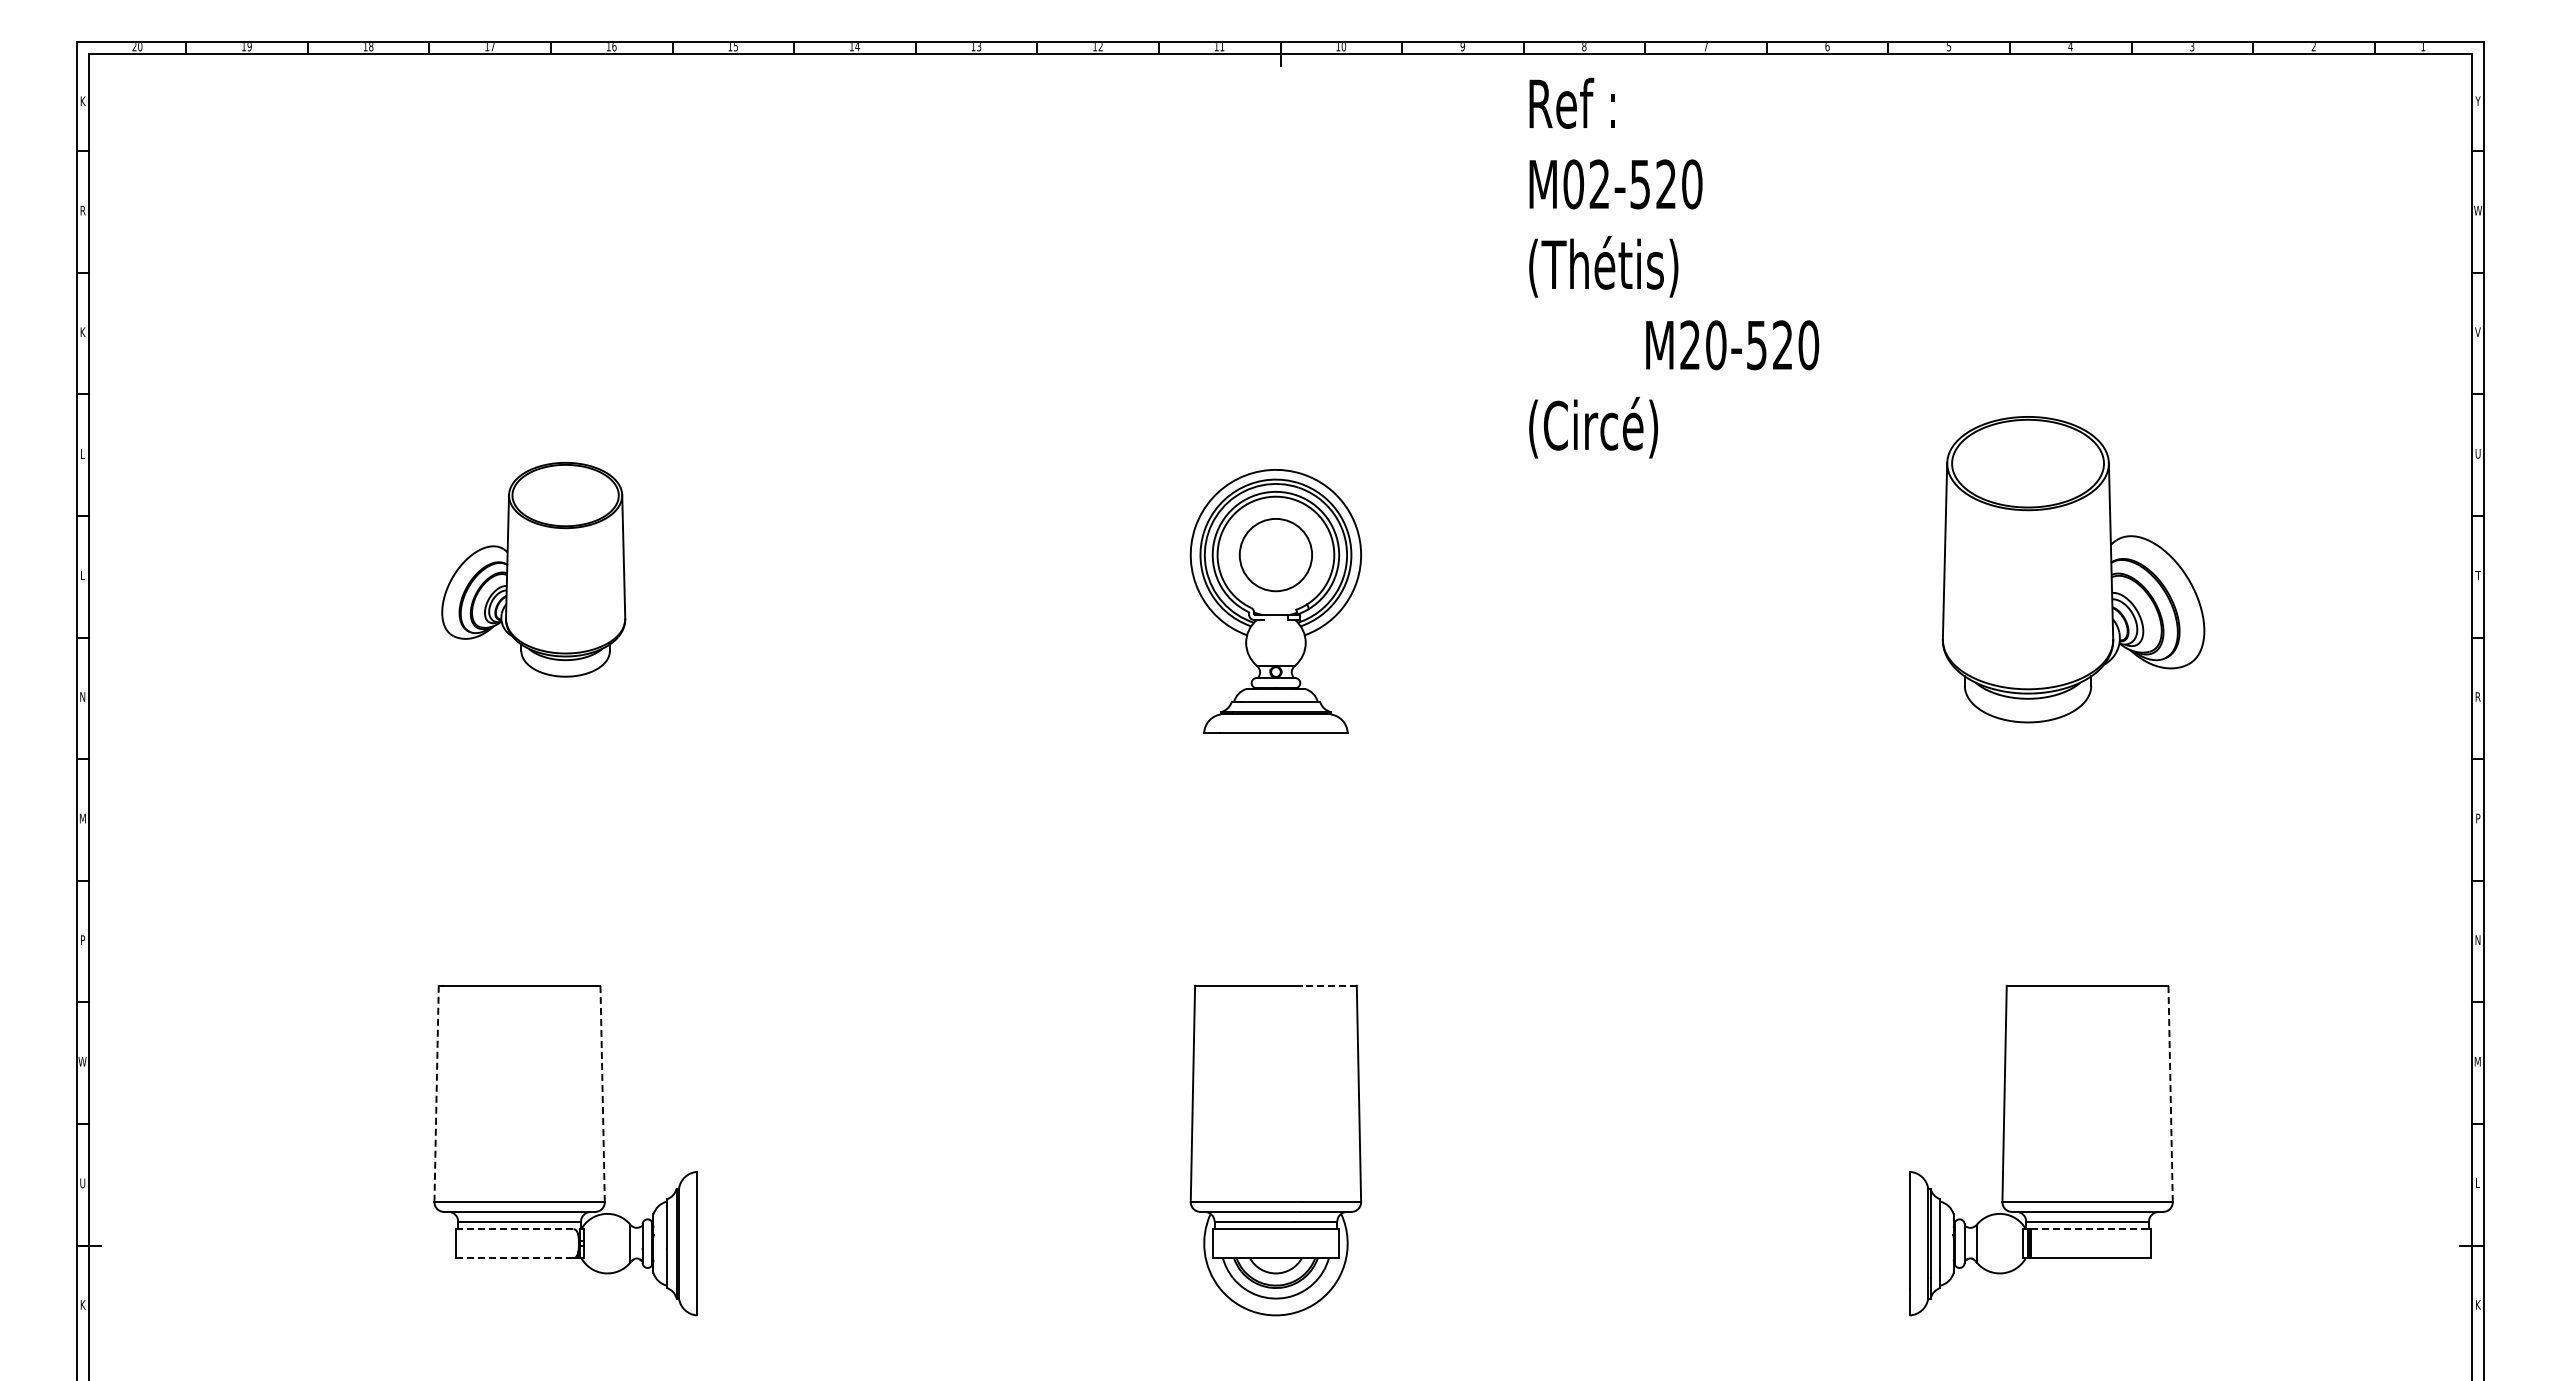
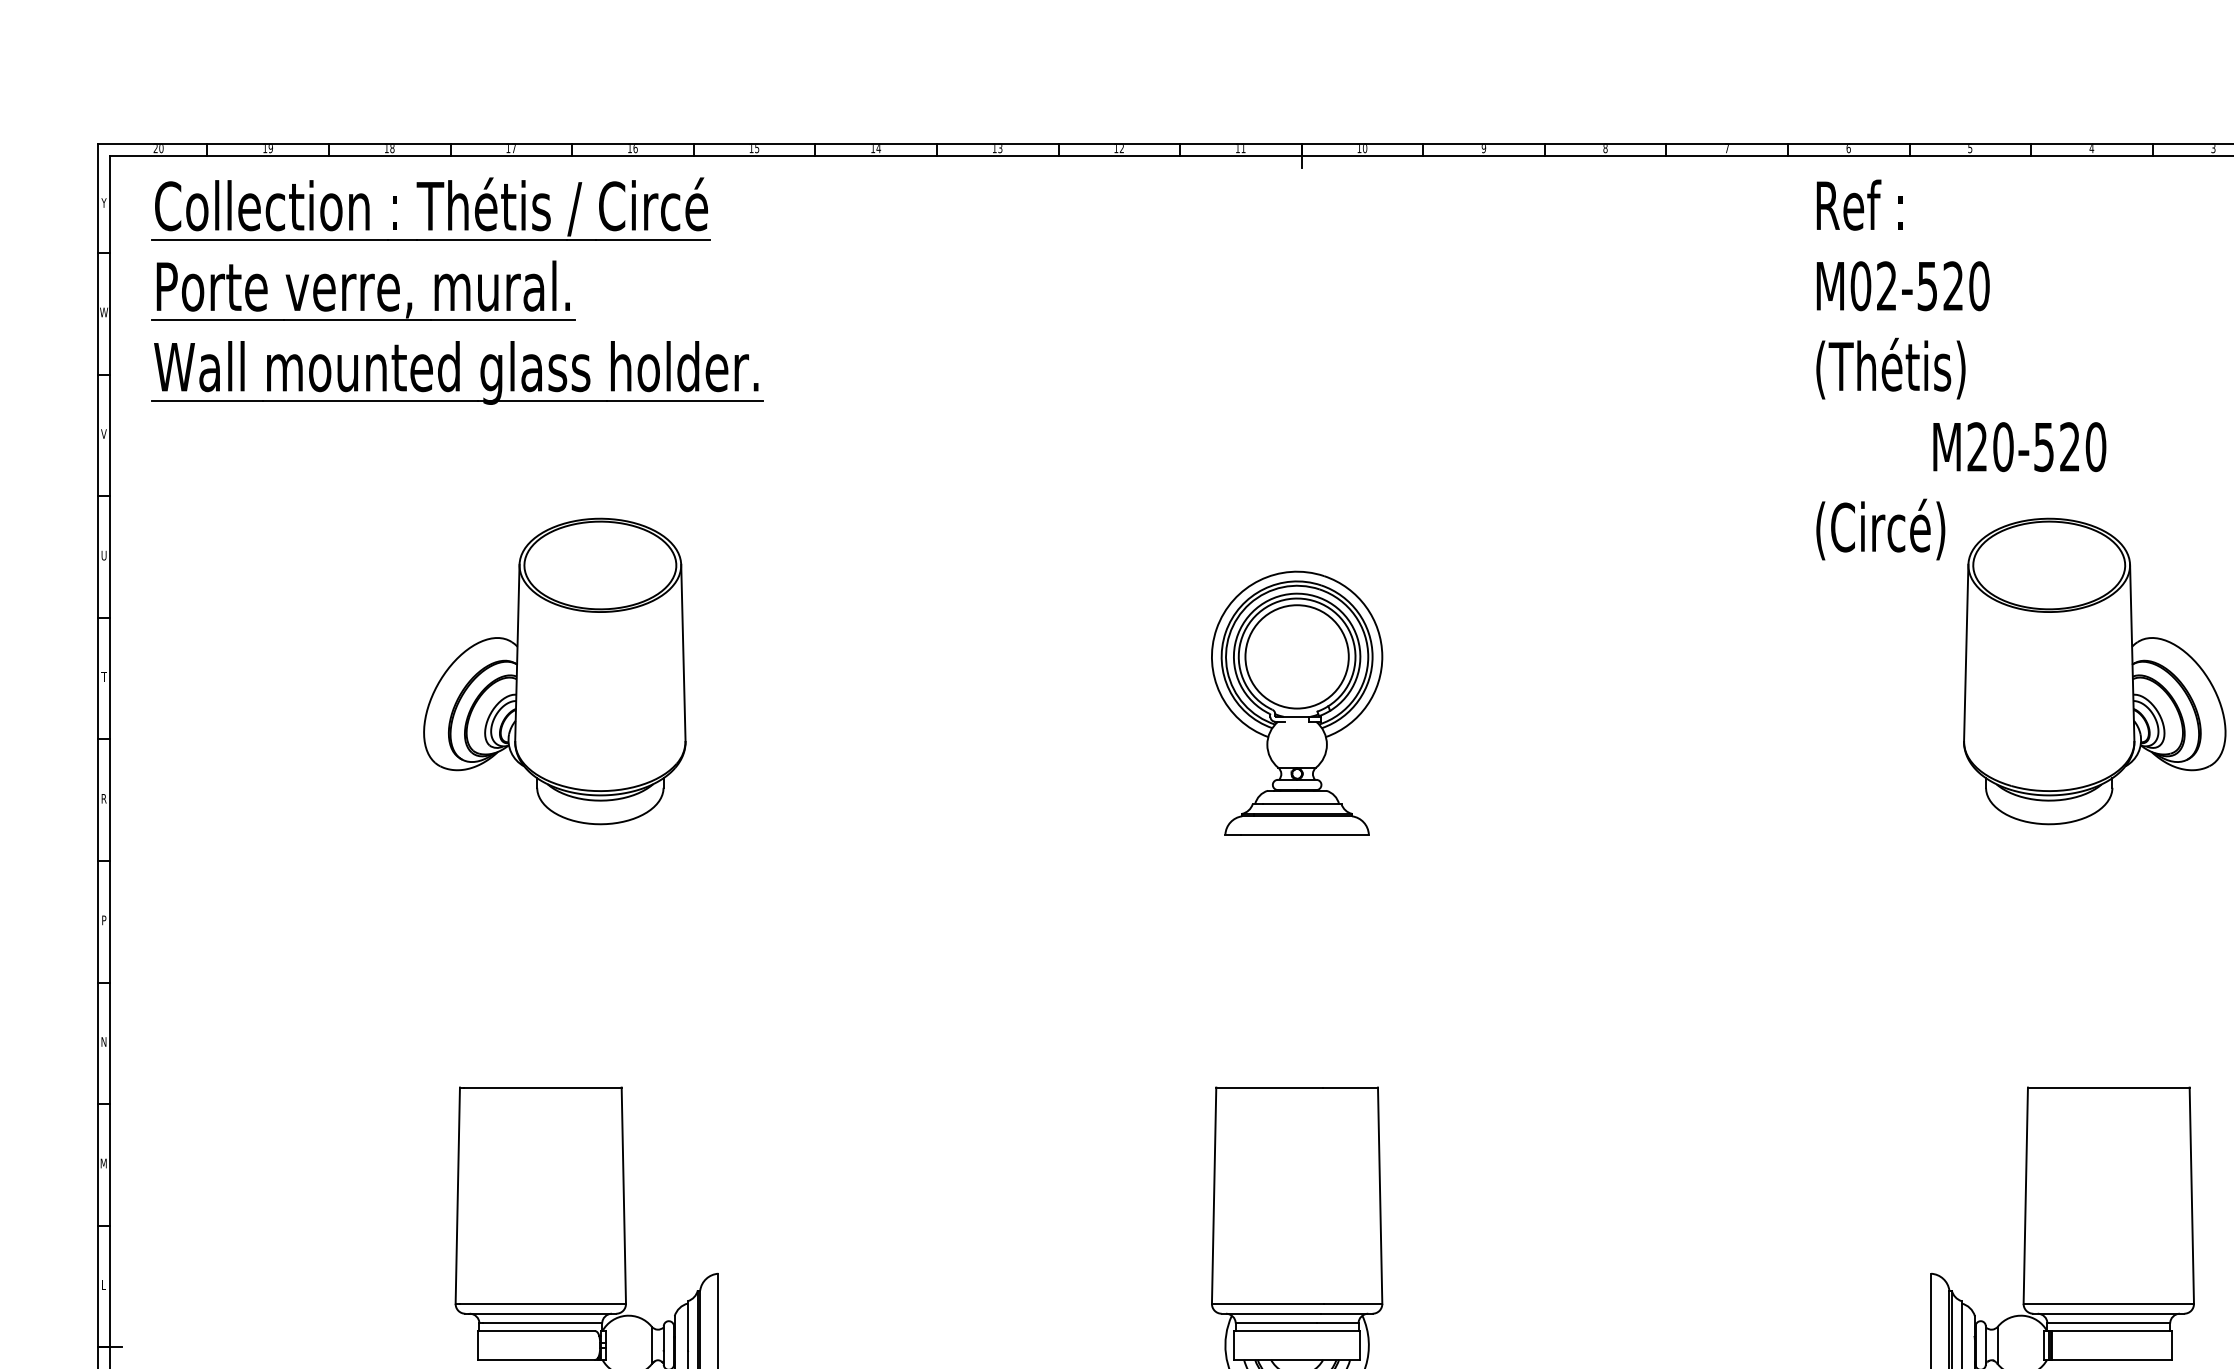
text: (82, 100) -> (103, 202), K -> Y
part: (436, 189) -> (457, 291), added
text: (82, 210) -> (103, 312), R -> W
text: (1674, 267) -> (1961, 369), moved
text: (82, 331) -> (103, 433), K -> V
text: (82, 453) -> (103, 555), L -> U
circle: (1275, 554) -> (1296, 656), size x1.43
part: (533, 569) -> (554, 671), size x1.43
text: (82, 575) -> (103, 677), L -> T
text: (82, 696) -> (103, 798), N -> R
text: (82, 818) -> (103, 920), M -> P
text: (82, 939) -> (103, 1041), P -> N
line: (1329, 985) -> (1350, 1087), dashed -> solid
text: (82, 1061) -> (103, 1163), W -> M
line: (602, 1093) -> (623, 1195), dashed -> solid
line: (2170, 1093) -> (2191, 1195), dashed -> solid
line: (436, 1094) -> (457, 1196), dashed -> solid
text: (82, 1183) -> (103, 1285), U -> L
line: (515, 1229) -> (536, 1331), dashed -> solid
line: (2091, 1229) -> (2112, 1331), dashed -> solid
line: (515, 1258) -> (536, 1360), dashed -> solid

